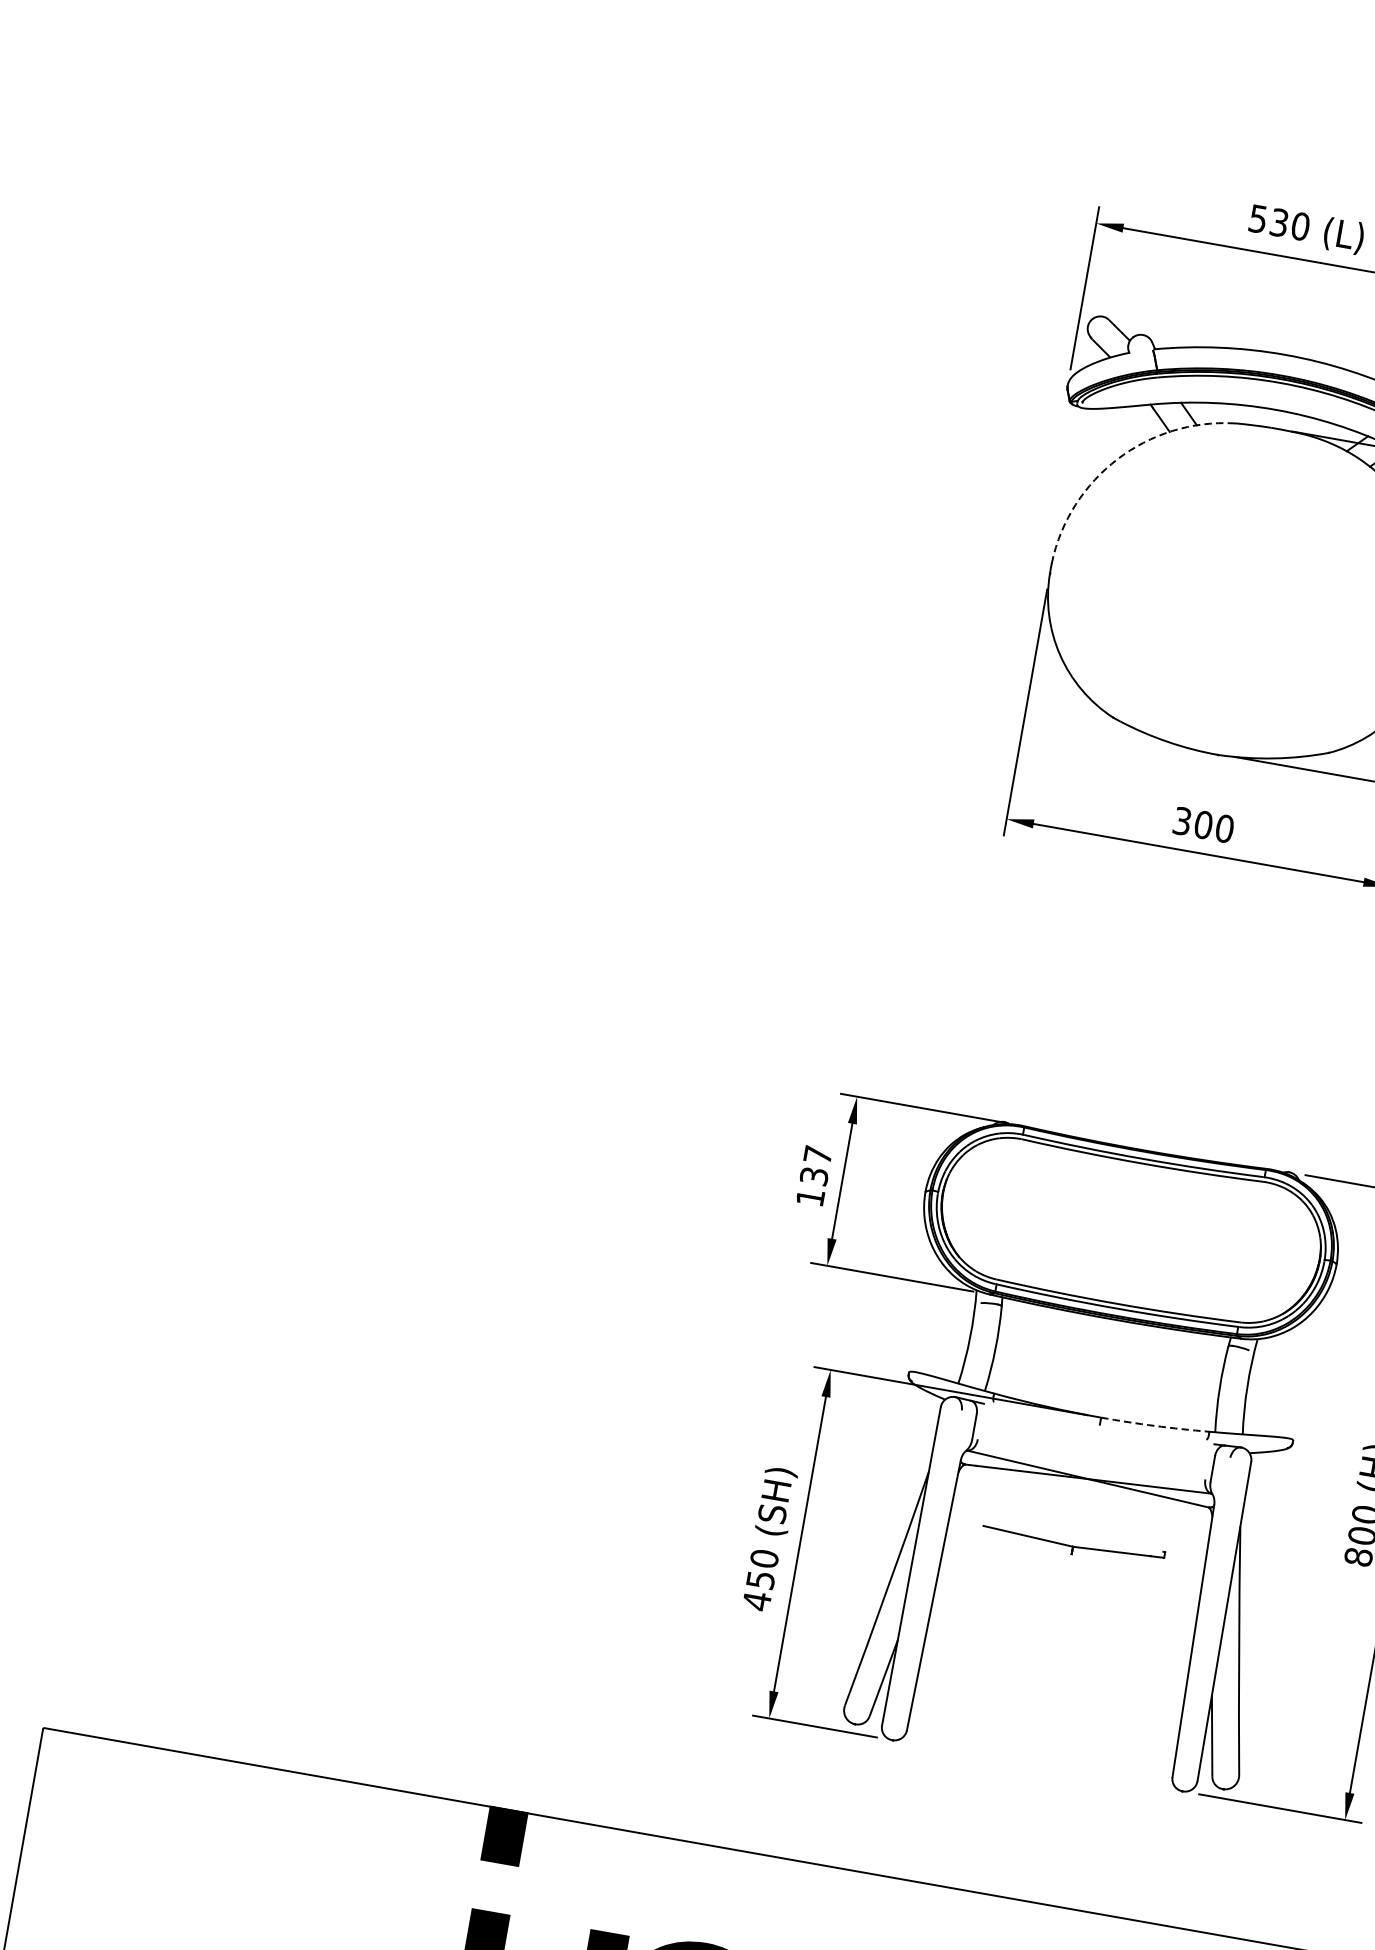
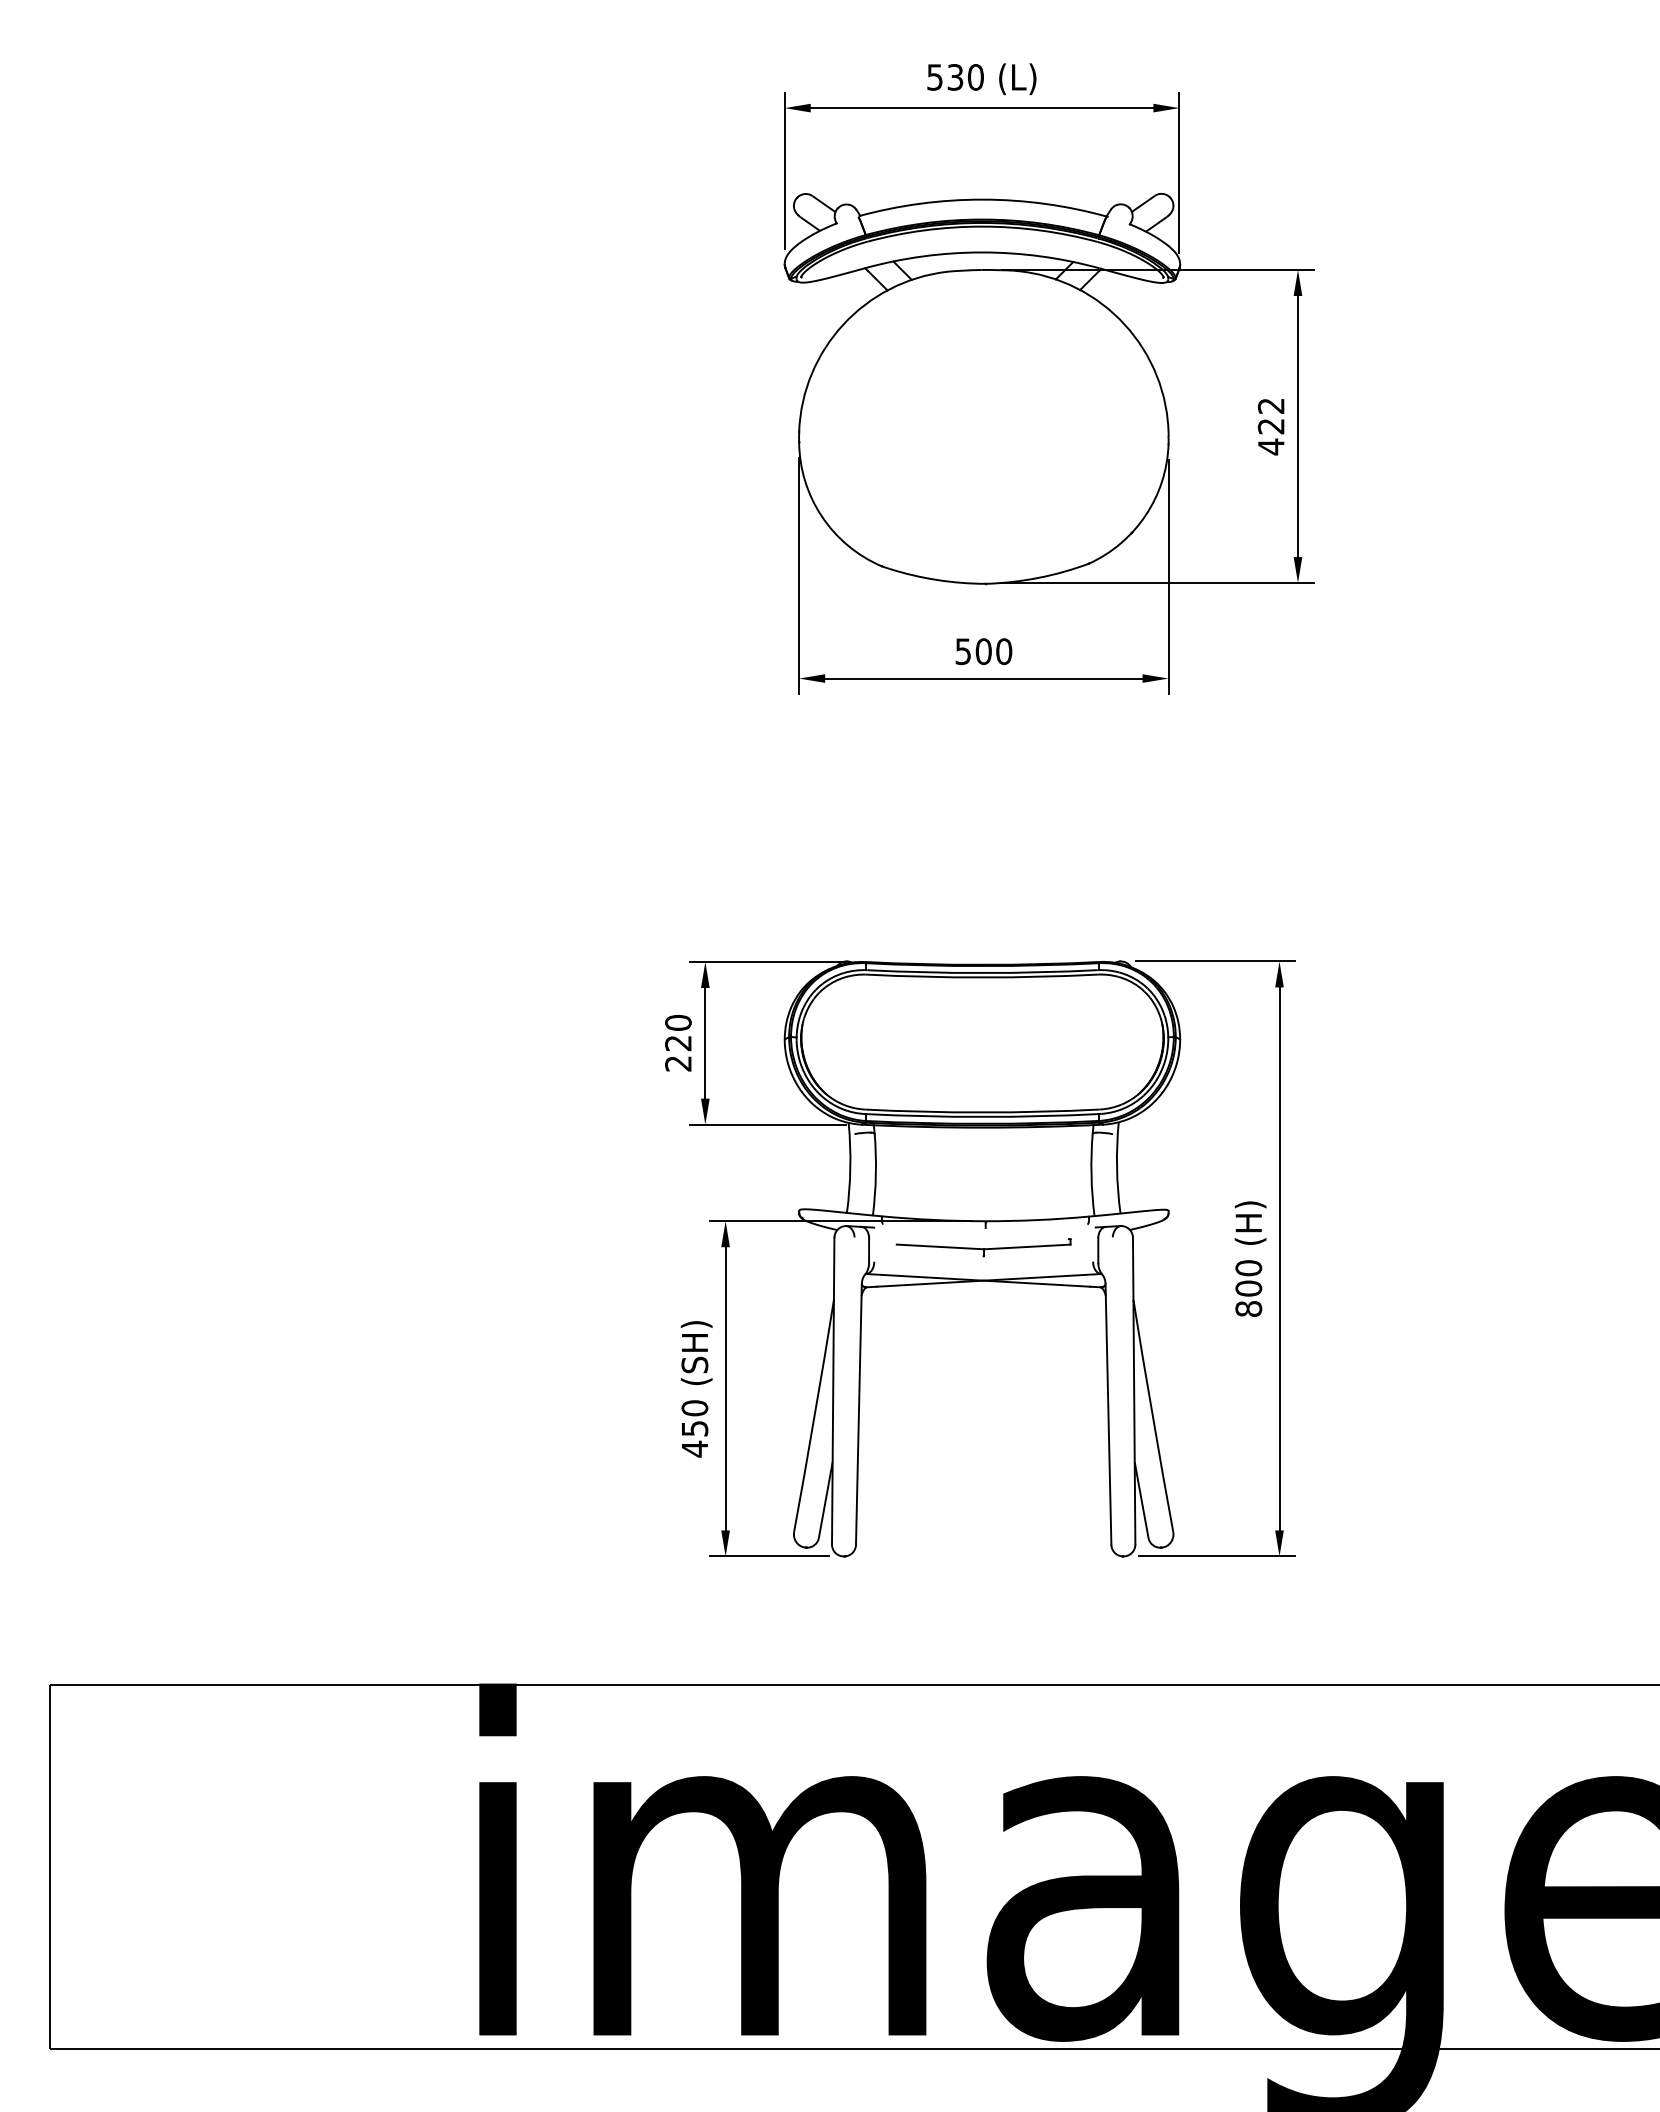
arc: (1117, 459) -> (843, 324), dashed -> solid
text: (1182, 821) -> (963, 651), 300 -> 500
text: (814, 1175) -> (678, 1042), 137 -> 220
arc: (1155, 1426) -> (1037, 1220), dashed -> solid
part: (1073, 1544) -> (983, 1247), moved

